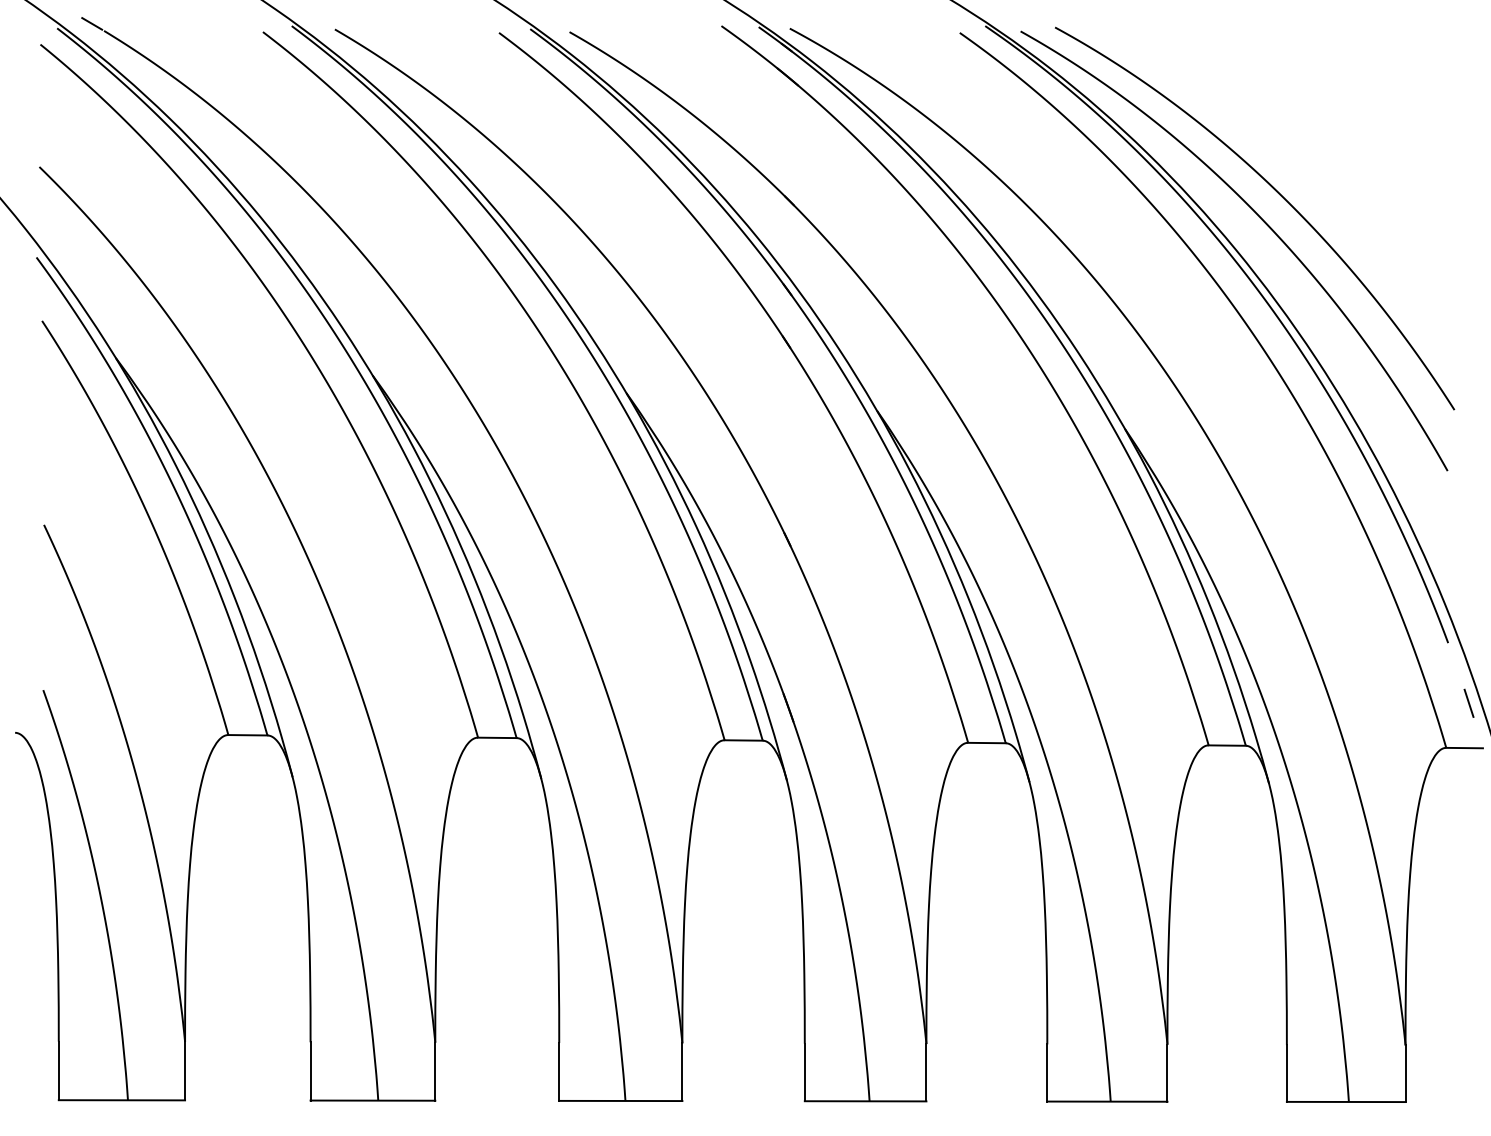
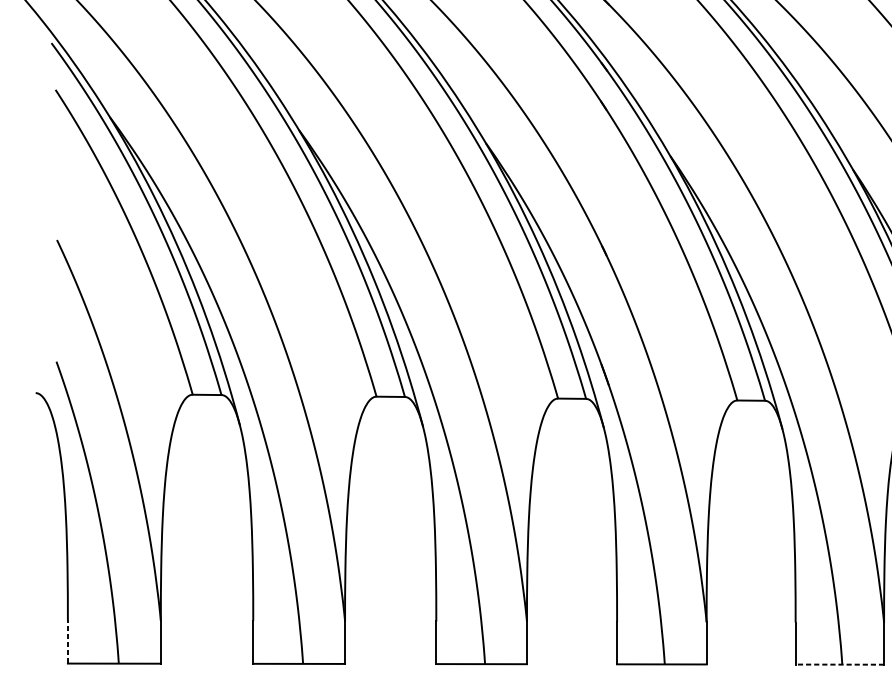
line: (58, 1070) -> (67, 641), solid -> dashed
line: (1106, 1101) -> (839, 664), solid -> dashed

